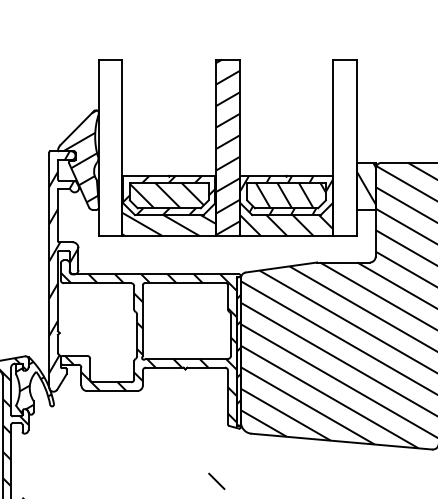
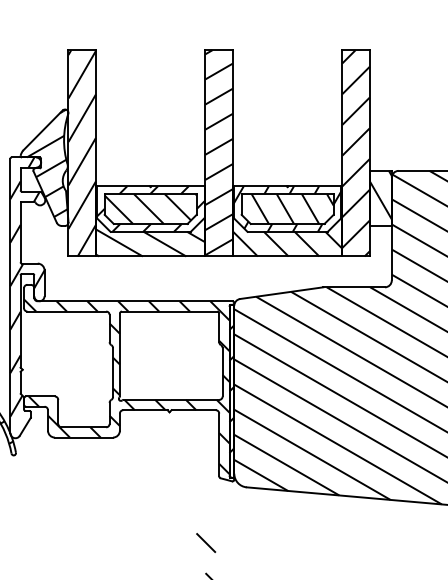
hatch: (110, 147) -> (81, 152), added
hatch: (344, 147) -> (355, 152), added

